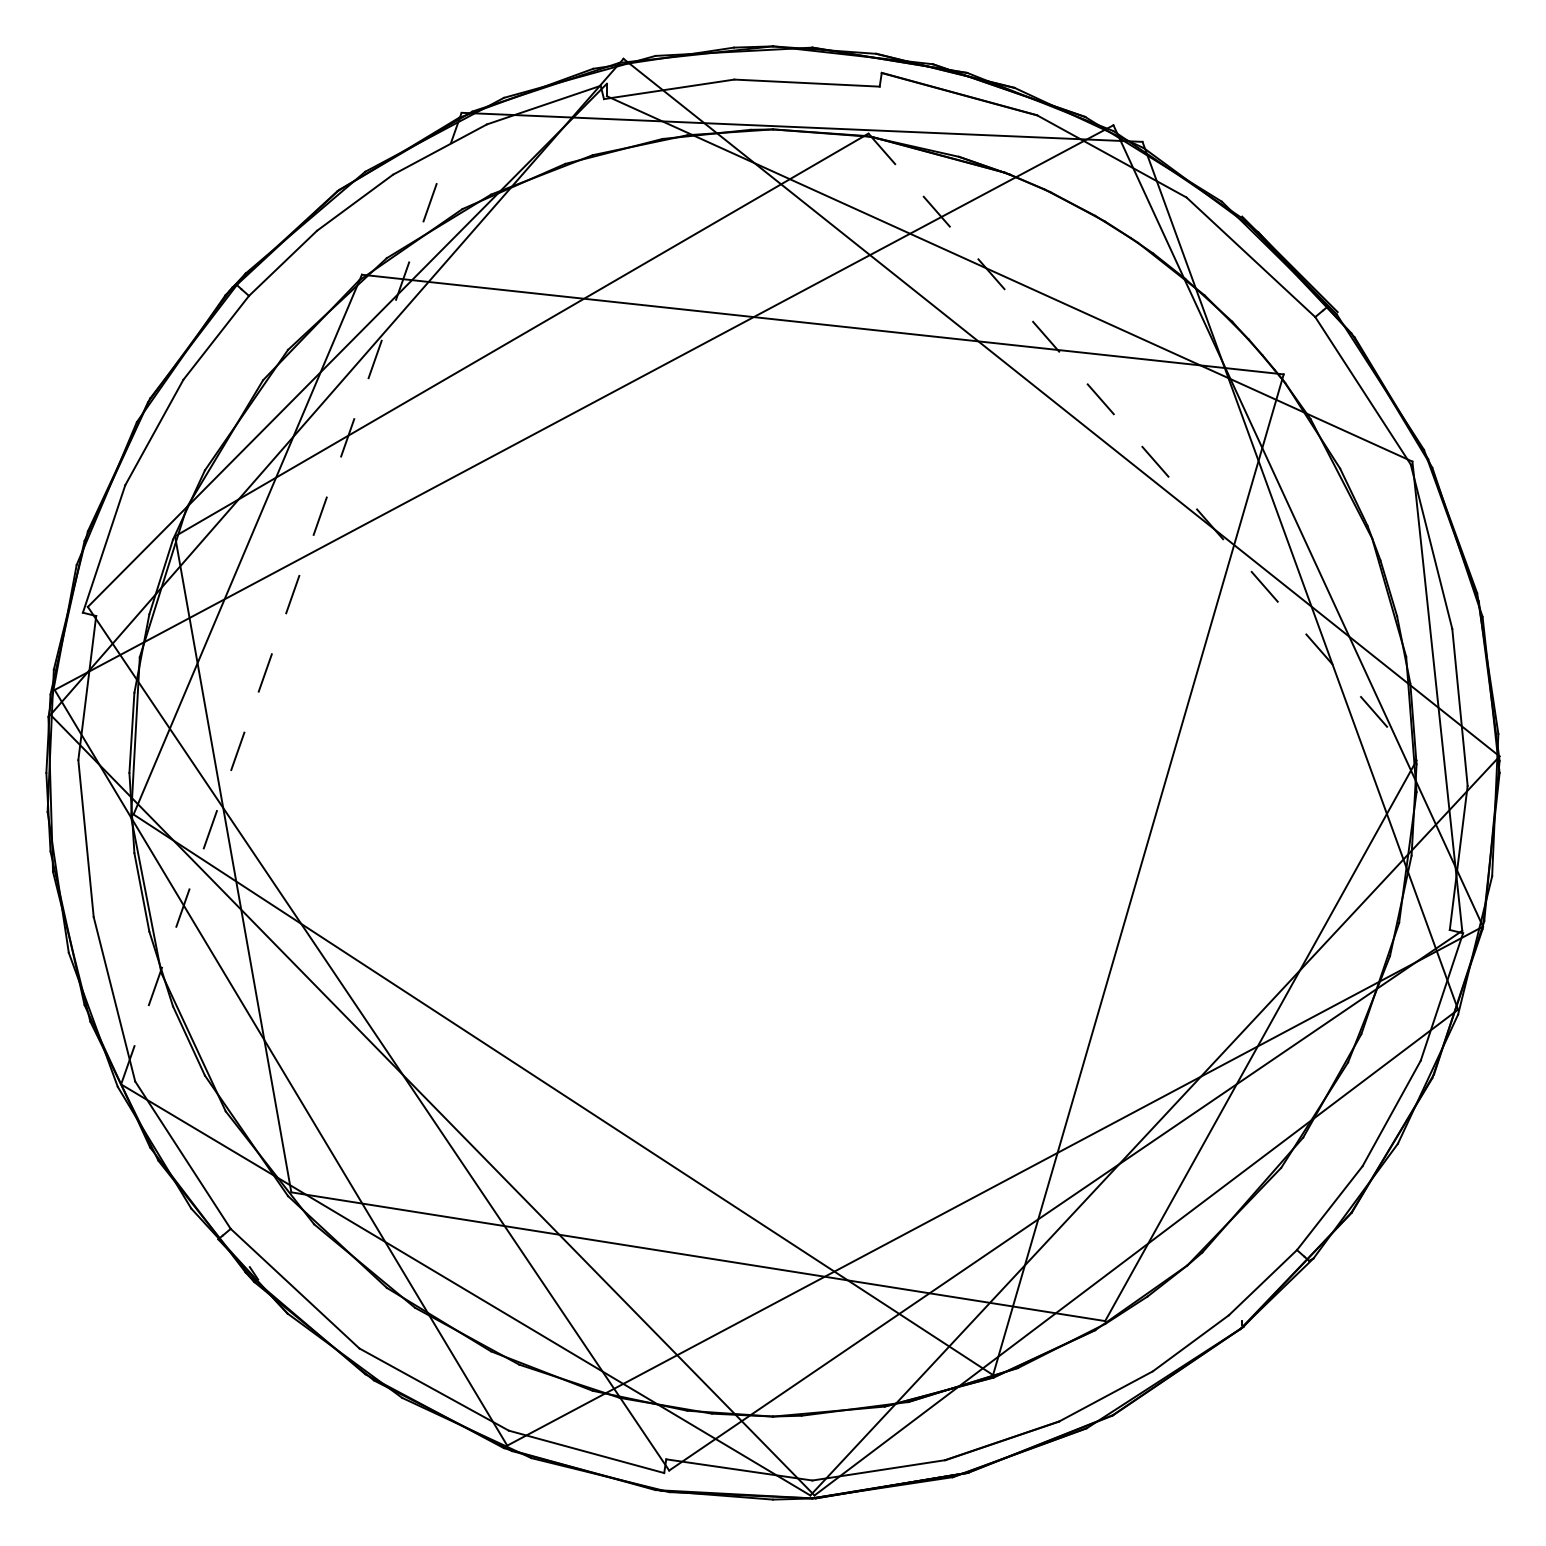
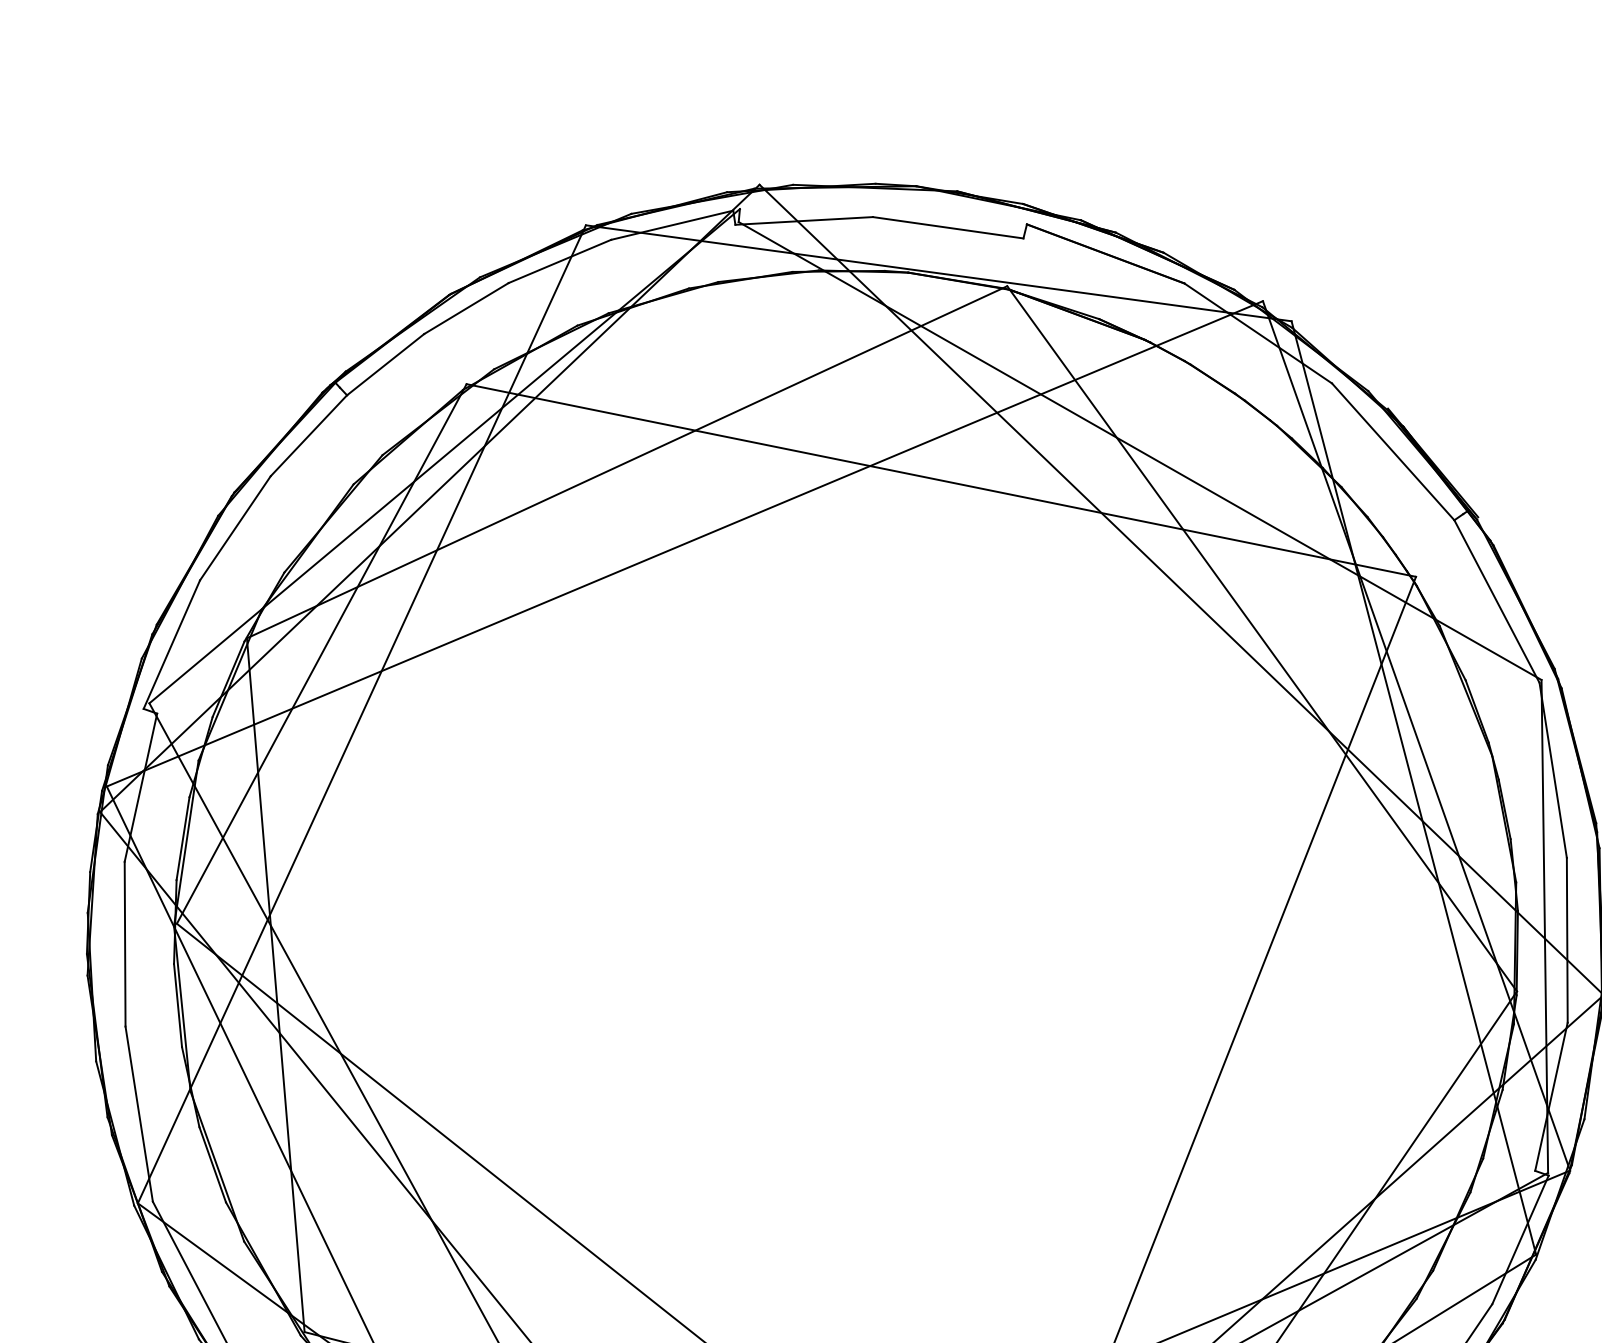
line: (1142, 447) -> (1262, 639), dashed -> solid
line: (291, 598) -> (362, 714), dashed -> solid

